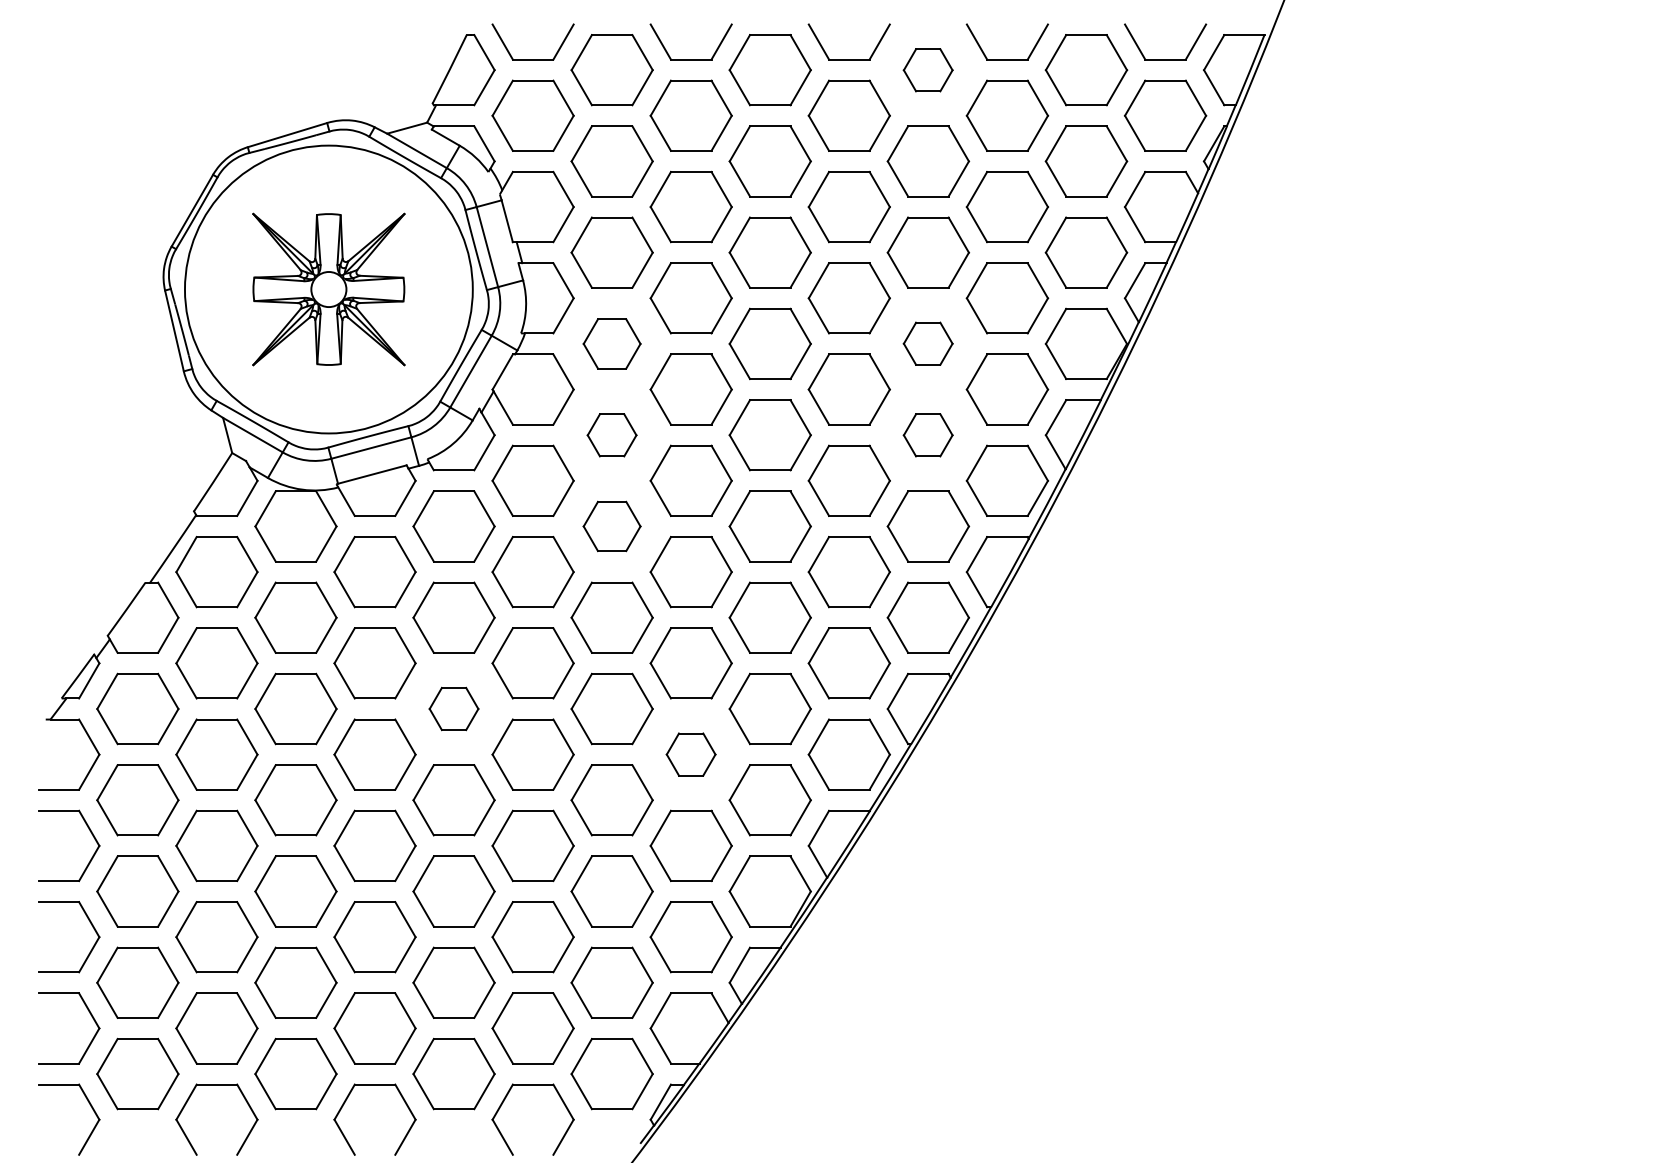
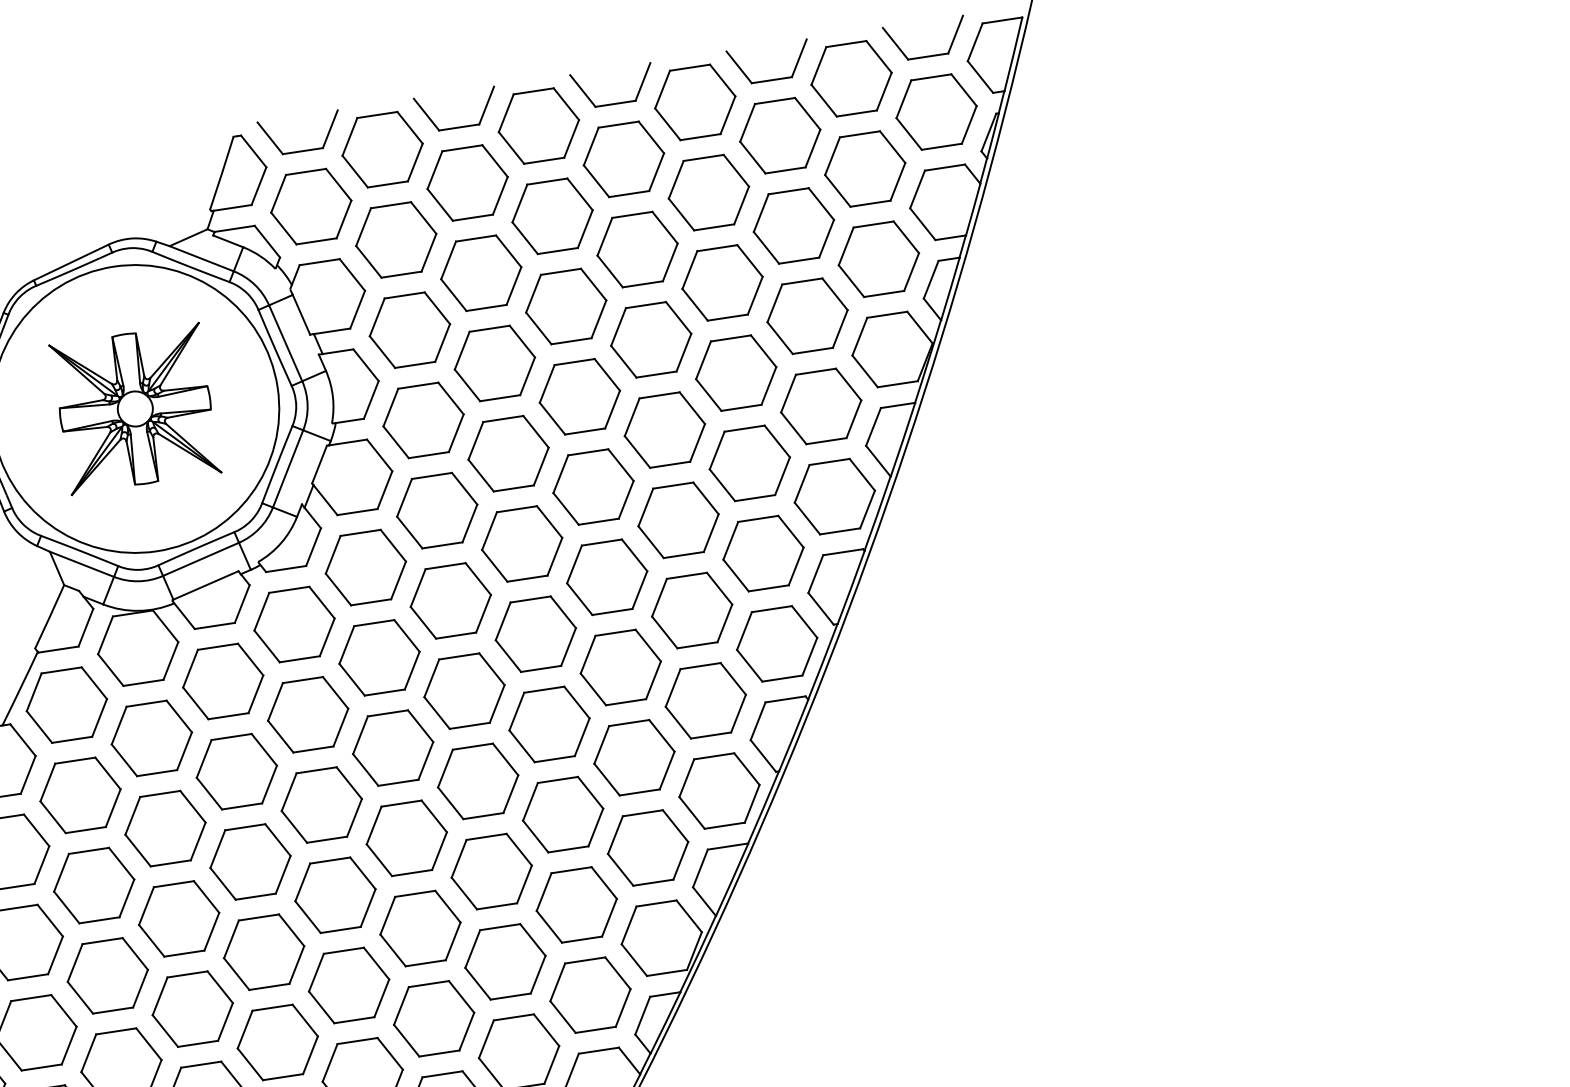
part: (927, 70) -> (694, 102), size x1.67
part: (611, 343) -> (422, 420), size x1.43
part: (927, 343) -> (735, 372), size x1.67
part: (611, 435) -> (436, 511), size x1.67
part: (927, 435) -> (749, 463), size x1.67
part: (611, 526) -> (450, 601), size x1.43
part: (453, 708) -> (321, 804), size x1.67
part: (690, 754) -> (562, 814), size x1.67

